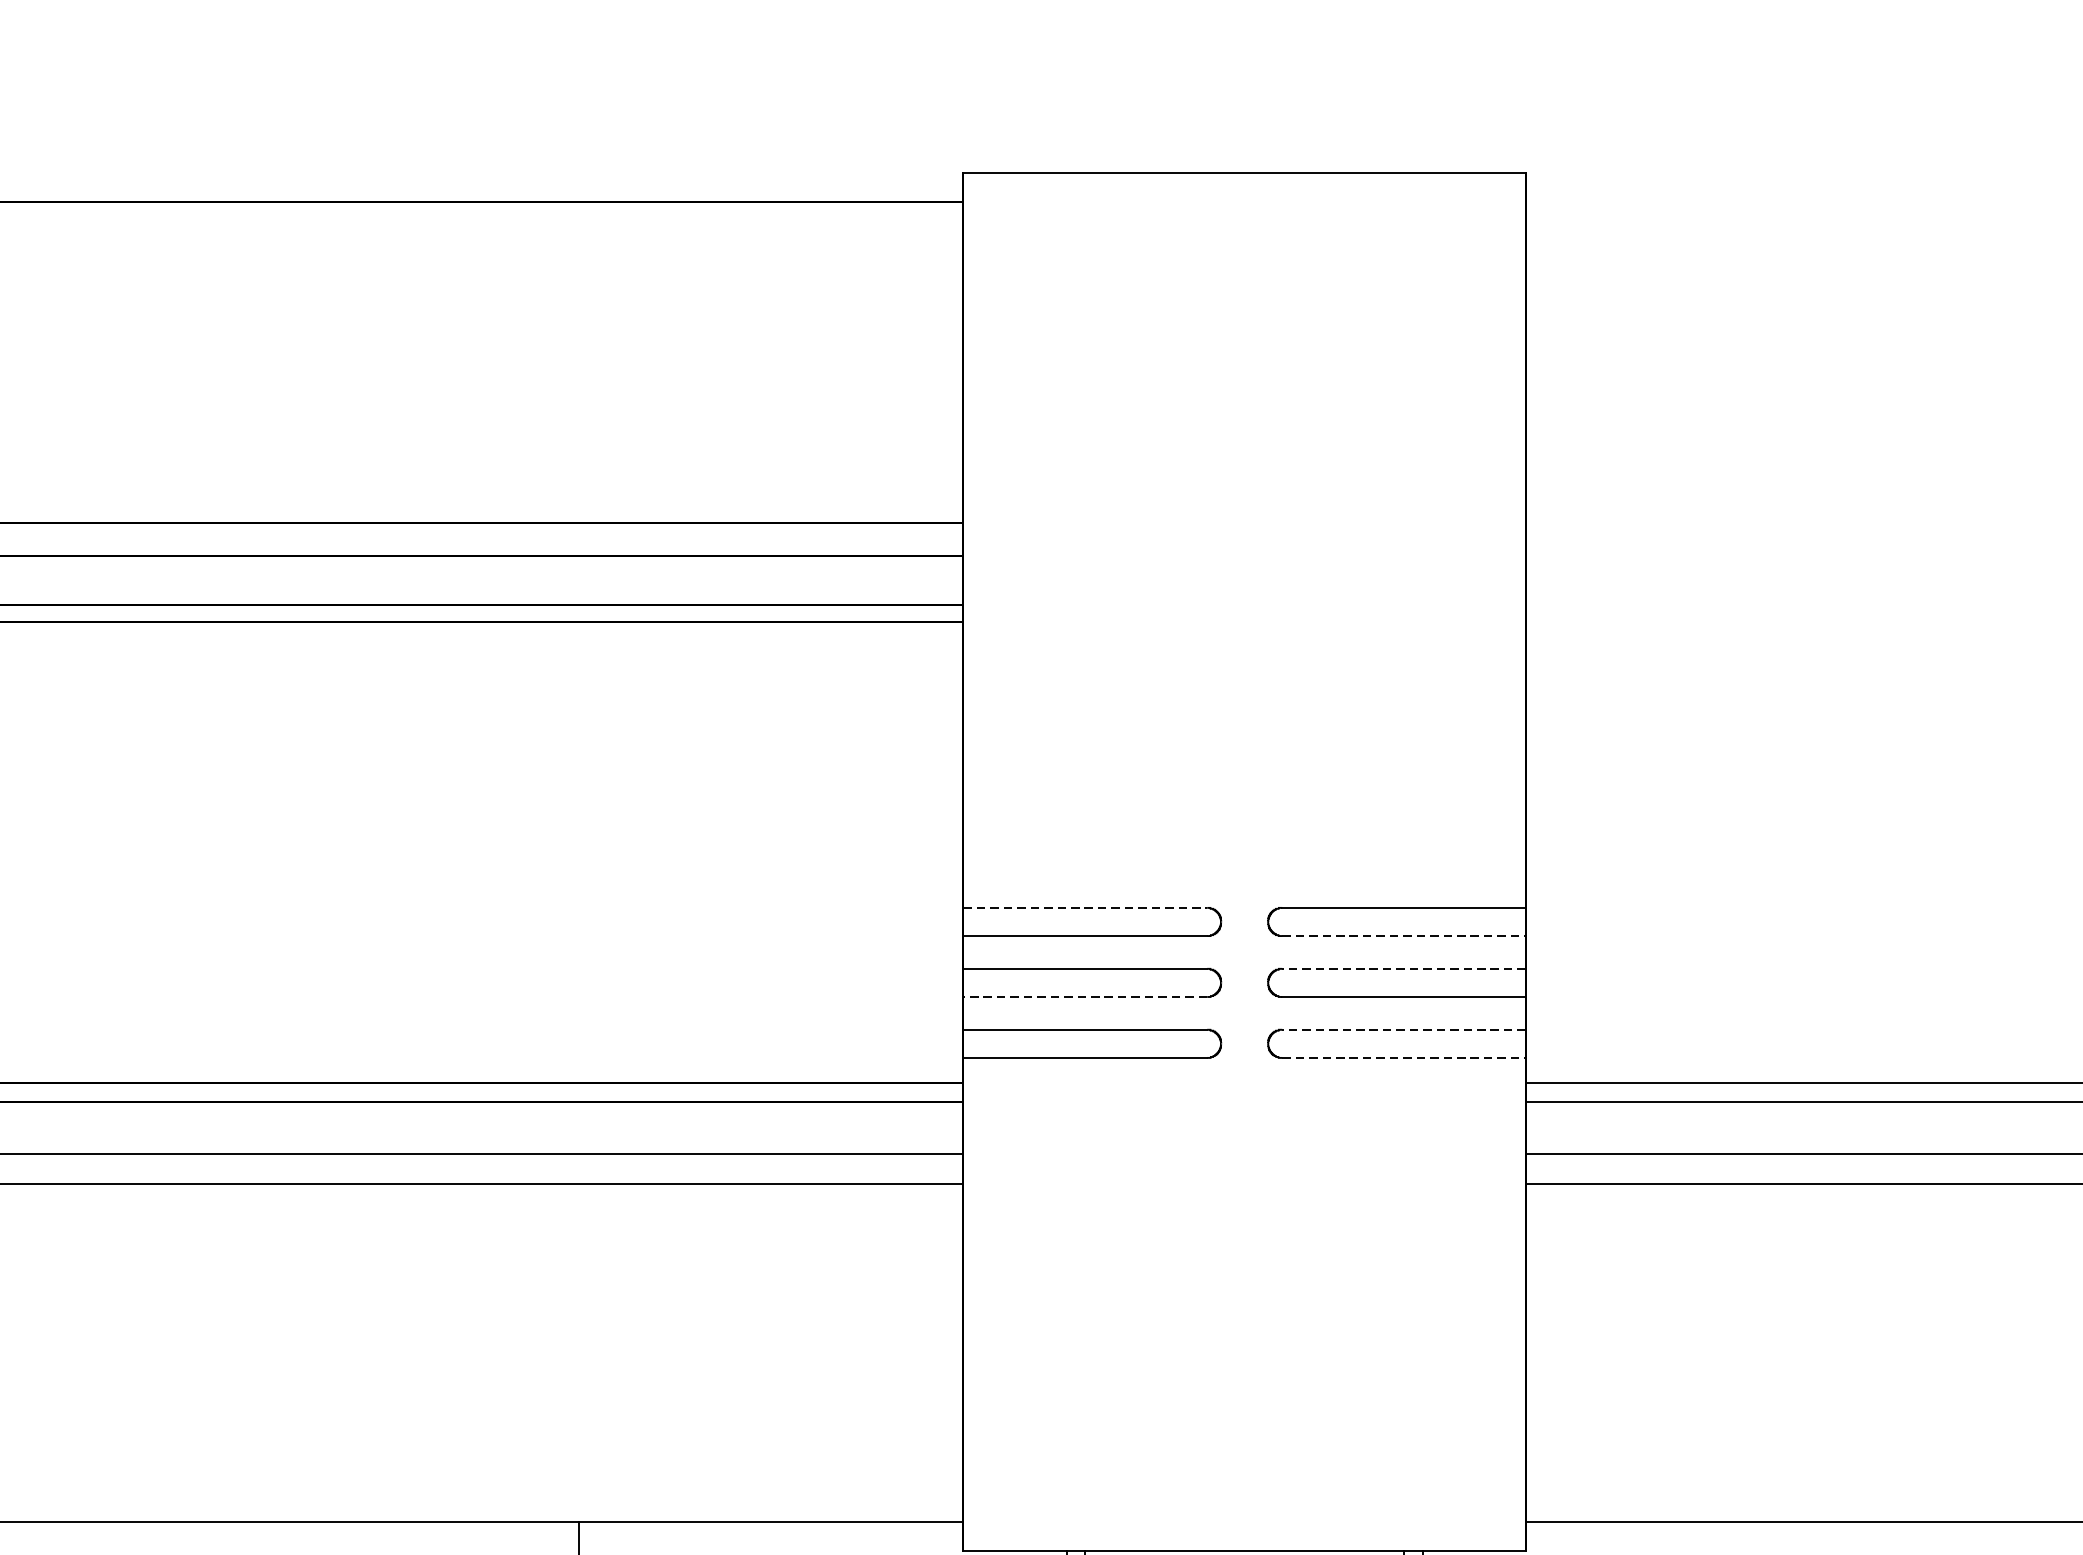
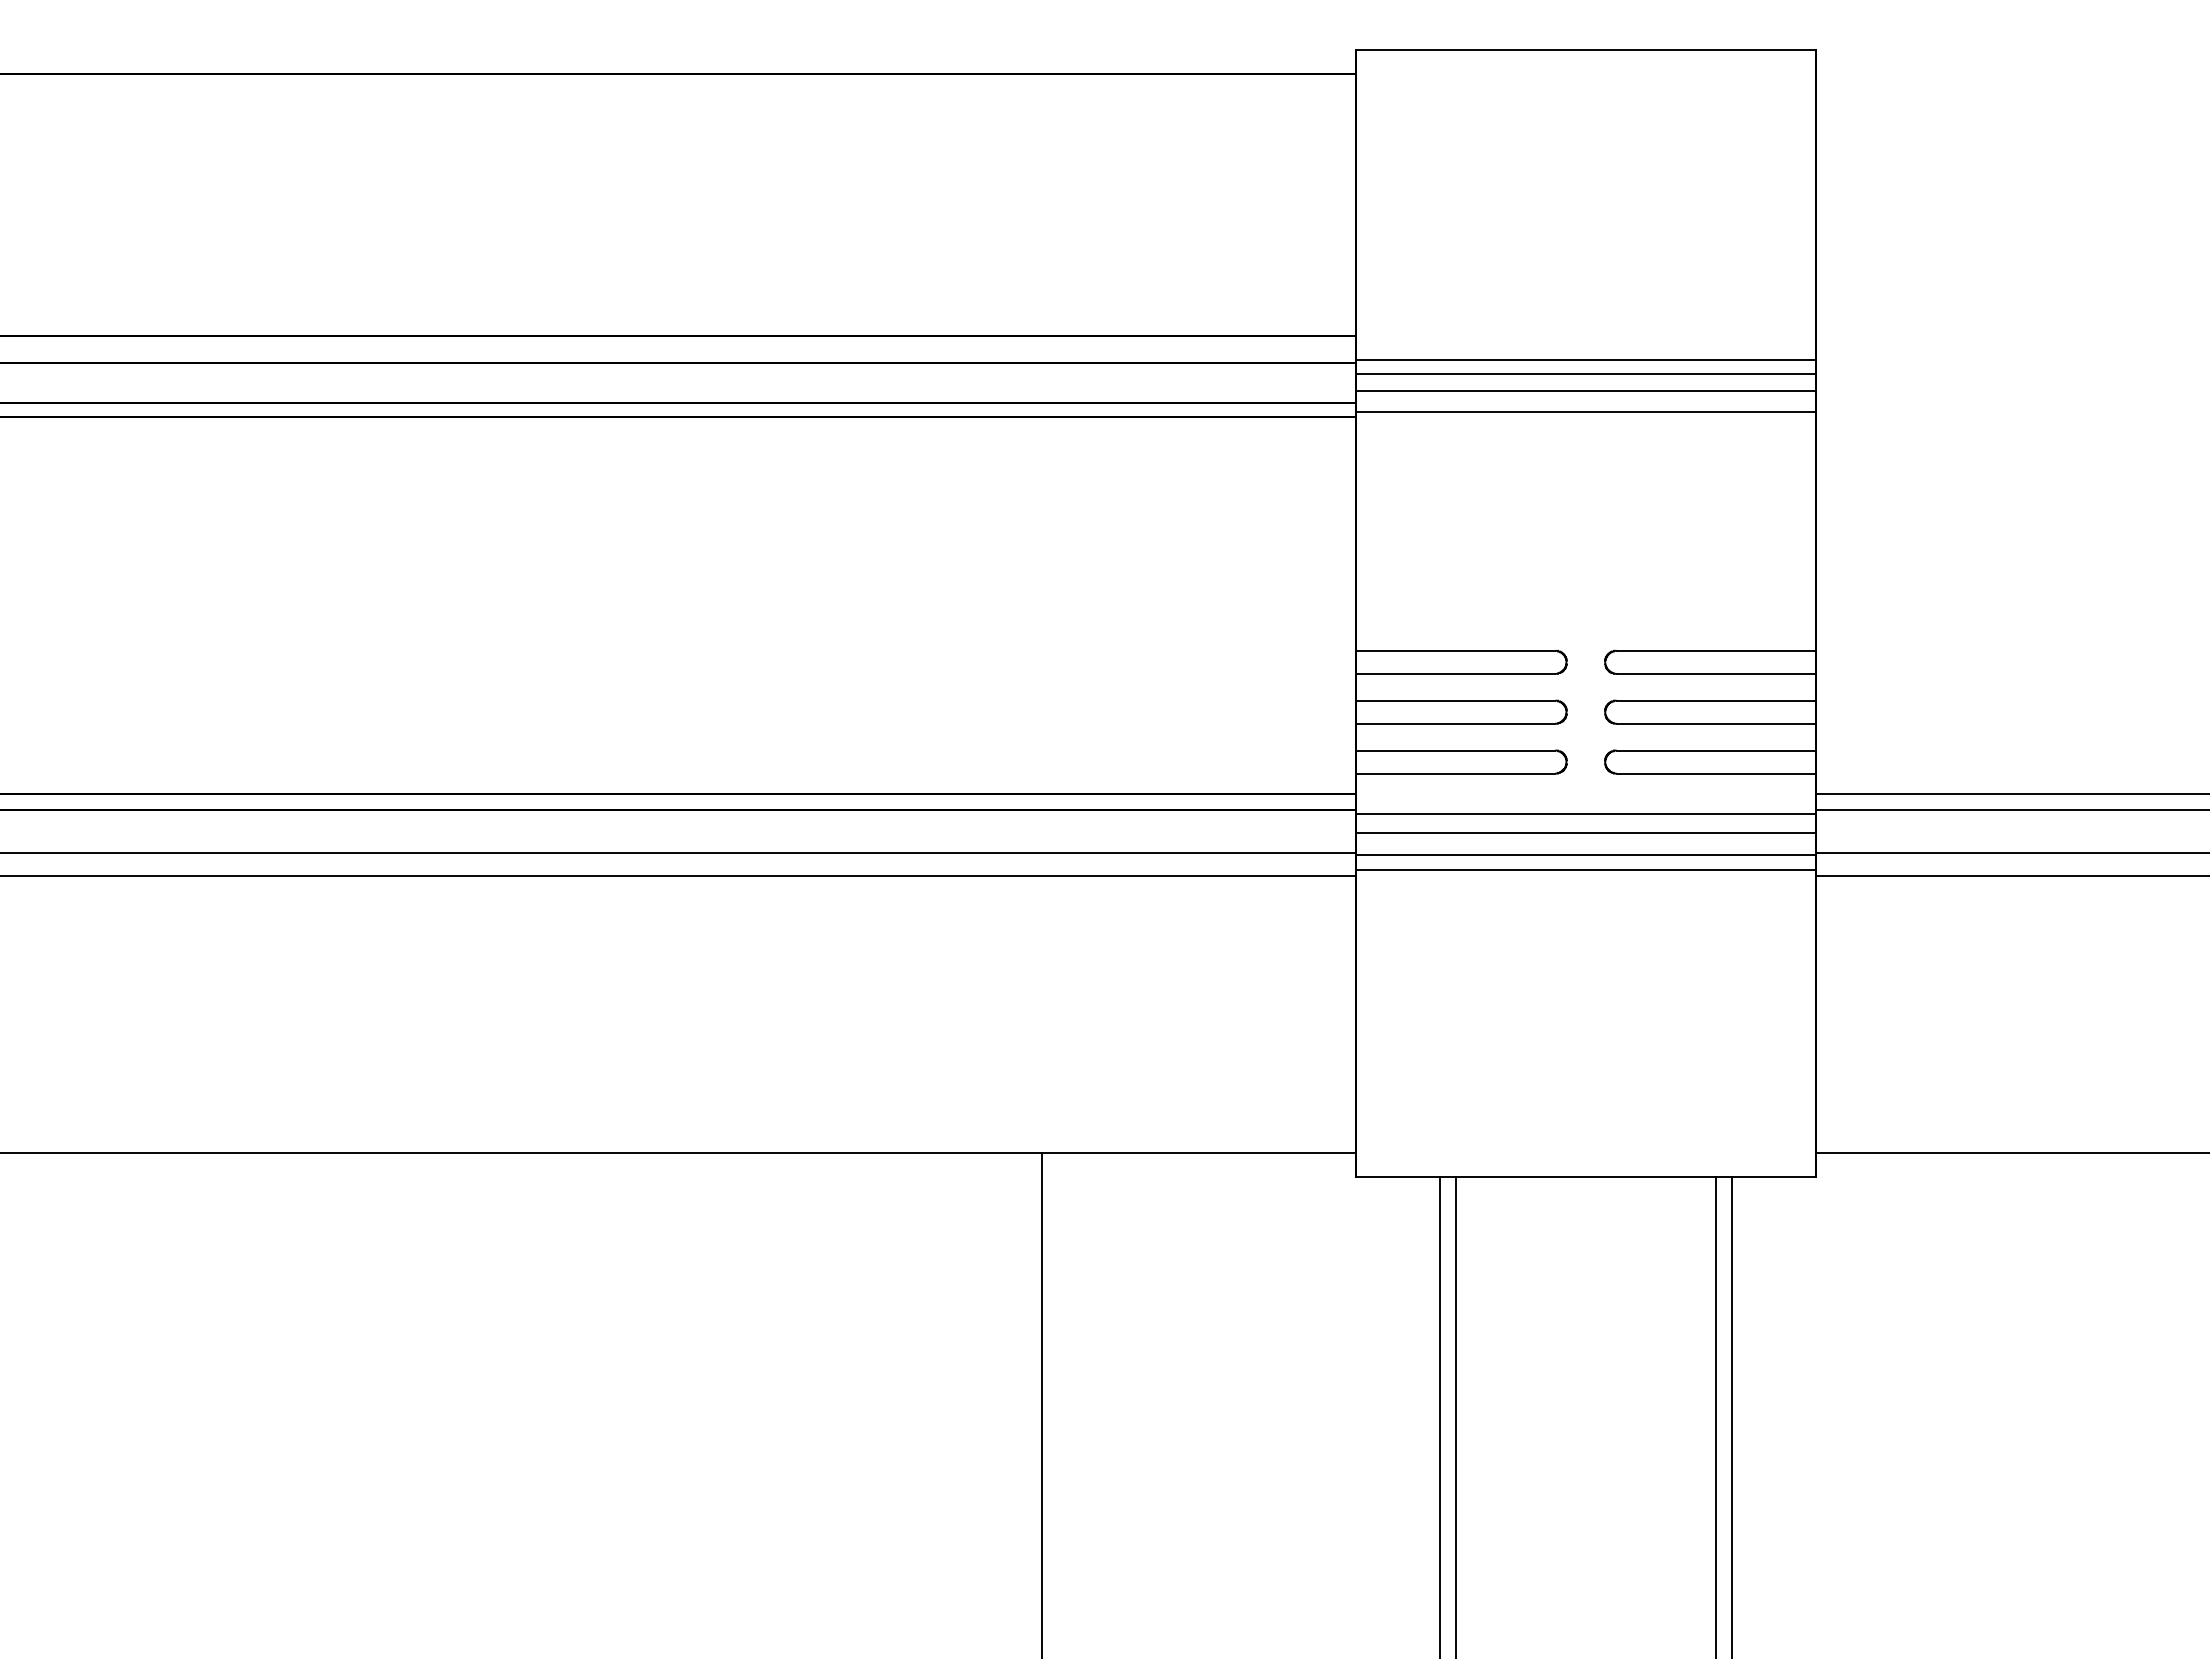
line: (1244, 551) -> (1585, 359), added
line: (1244, 570) -> (1585, 374), added
line: (1244, 589) -> (1585, 390), added
line: (1244, 616) -> (1585, 412), added
line: (1085, 907) -> (1455, 650), dashed -> solid
line: (1404, 935) -> (1716, 673), dashed -> solid
line: (1404, 968) -> (1716, 700), dashed -> solid
line: (1085, 996) -> (1455, 723), dashed -> solid
line: (1404, 1029) -> (1716, 750), dashed -> solid
line: (1404, 1057) -> (1716, 773), dashed -> solid
line: (1244, 1106) -> (1585, 813), added
line: (1244, 1131) -> (1585, 833), added
line: (1244, 1158) -> (1585, 855), added
line: (1244, 1176) -> (1585, 870), added

